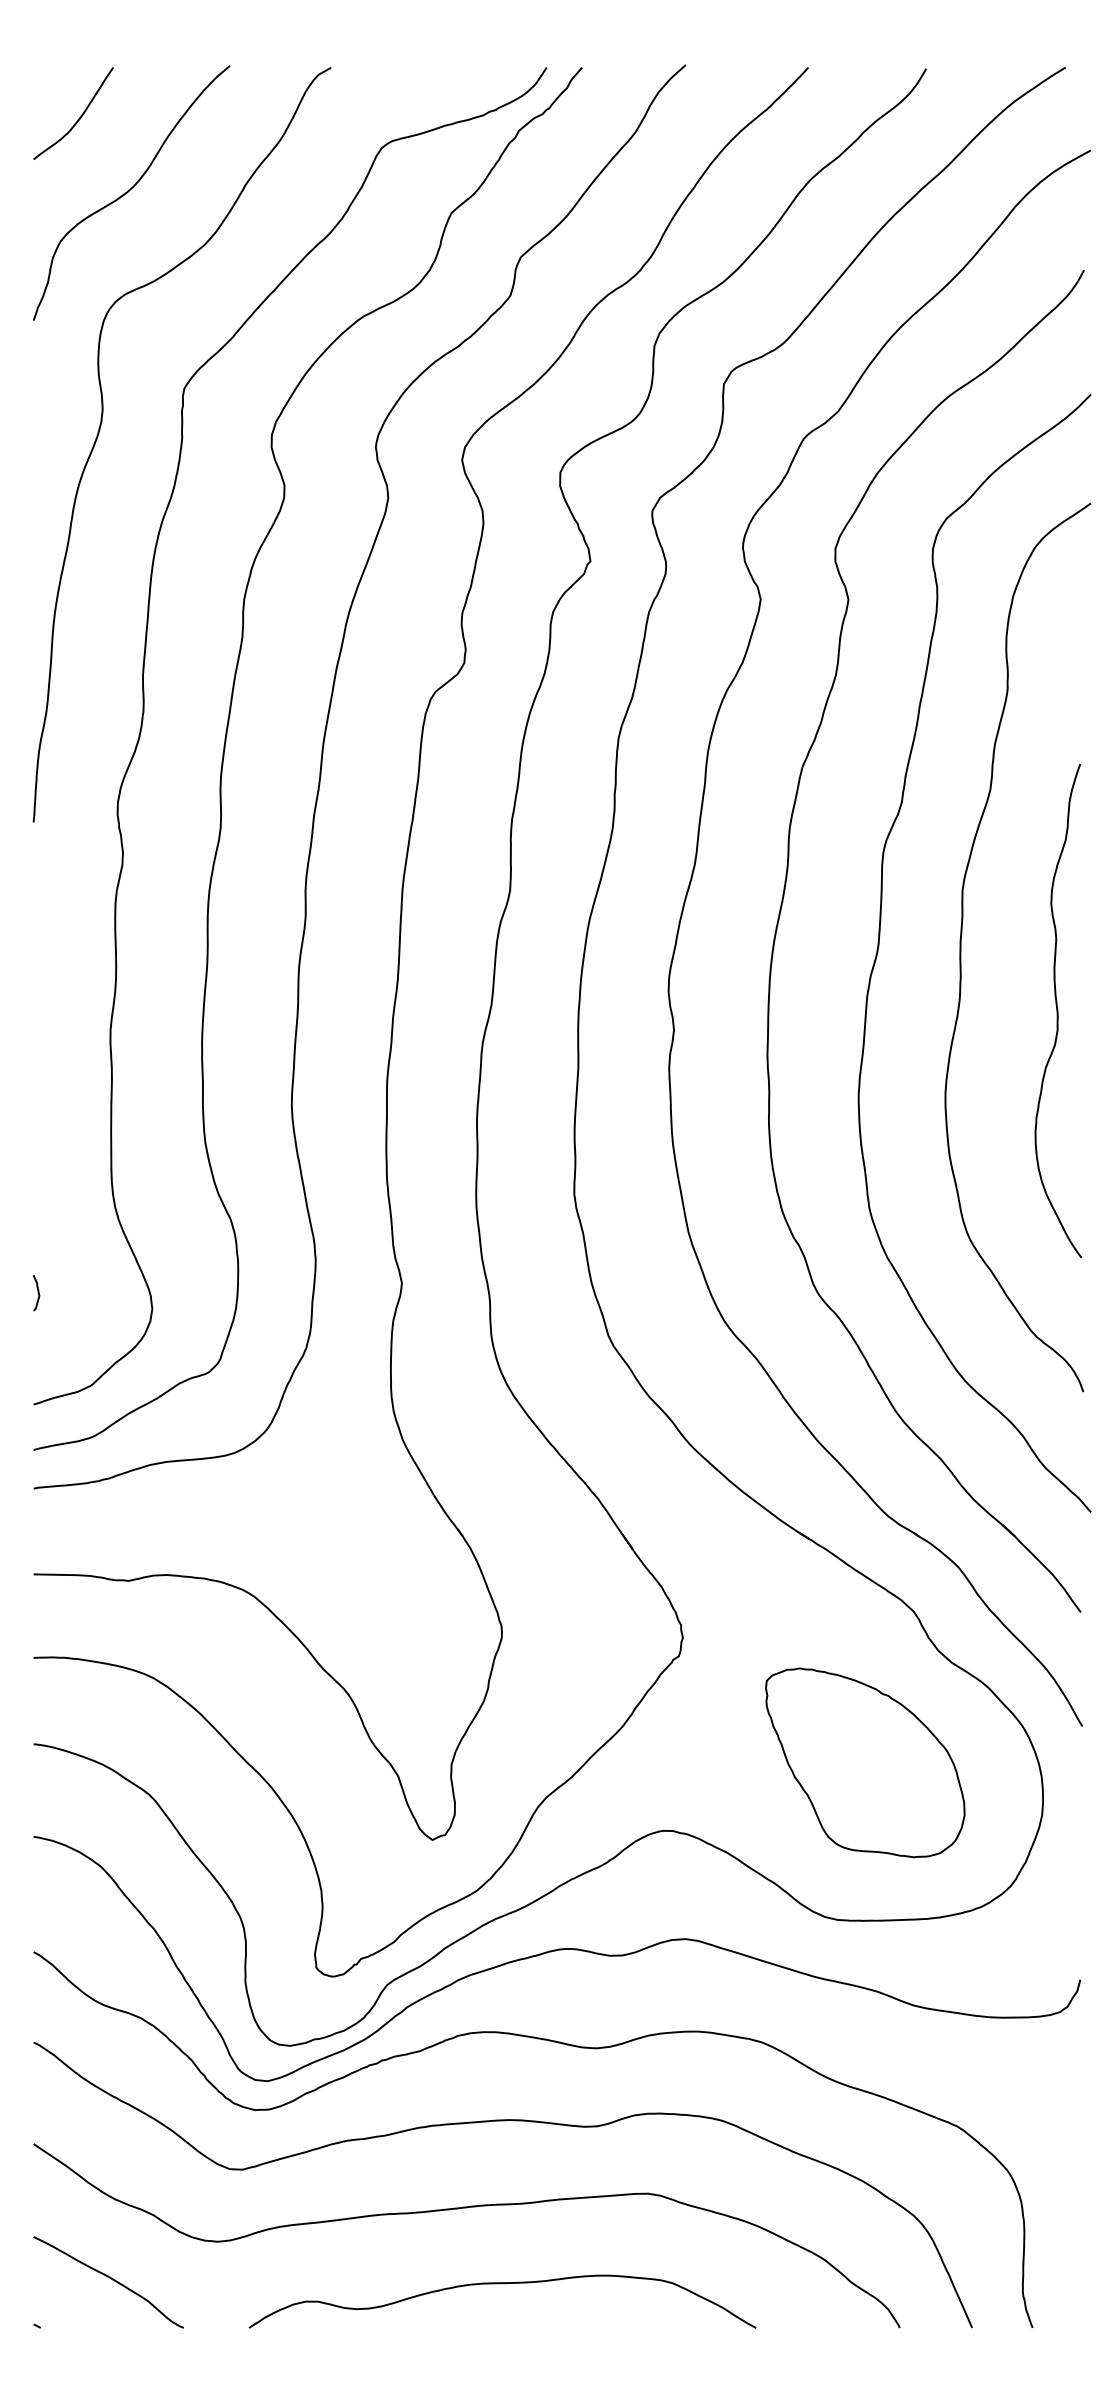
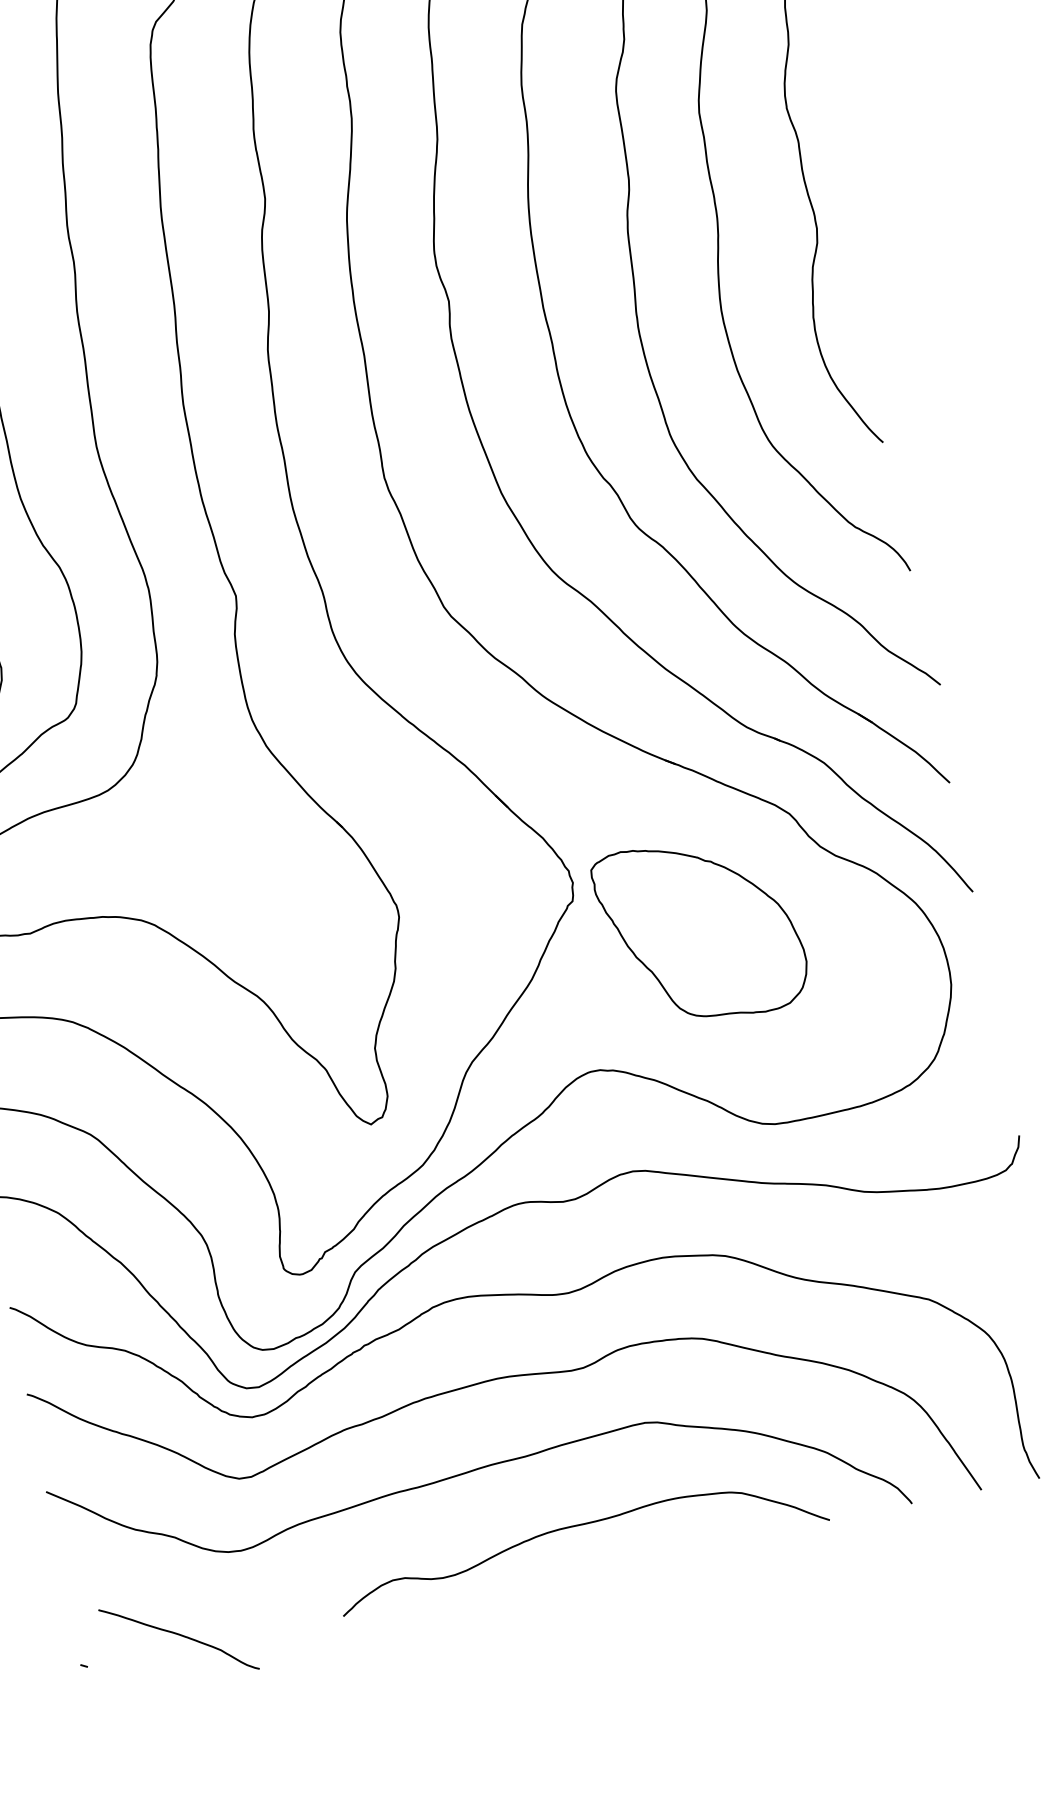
part: (865, 1762) -> (701, 929), moved
curve: (110, 2279) -> (180, 1636), moved
curve: (502, 2284) -> (578, 1526), moved

